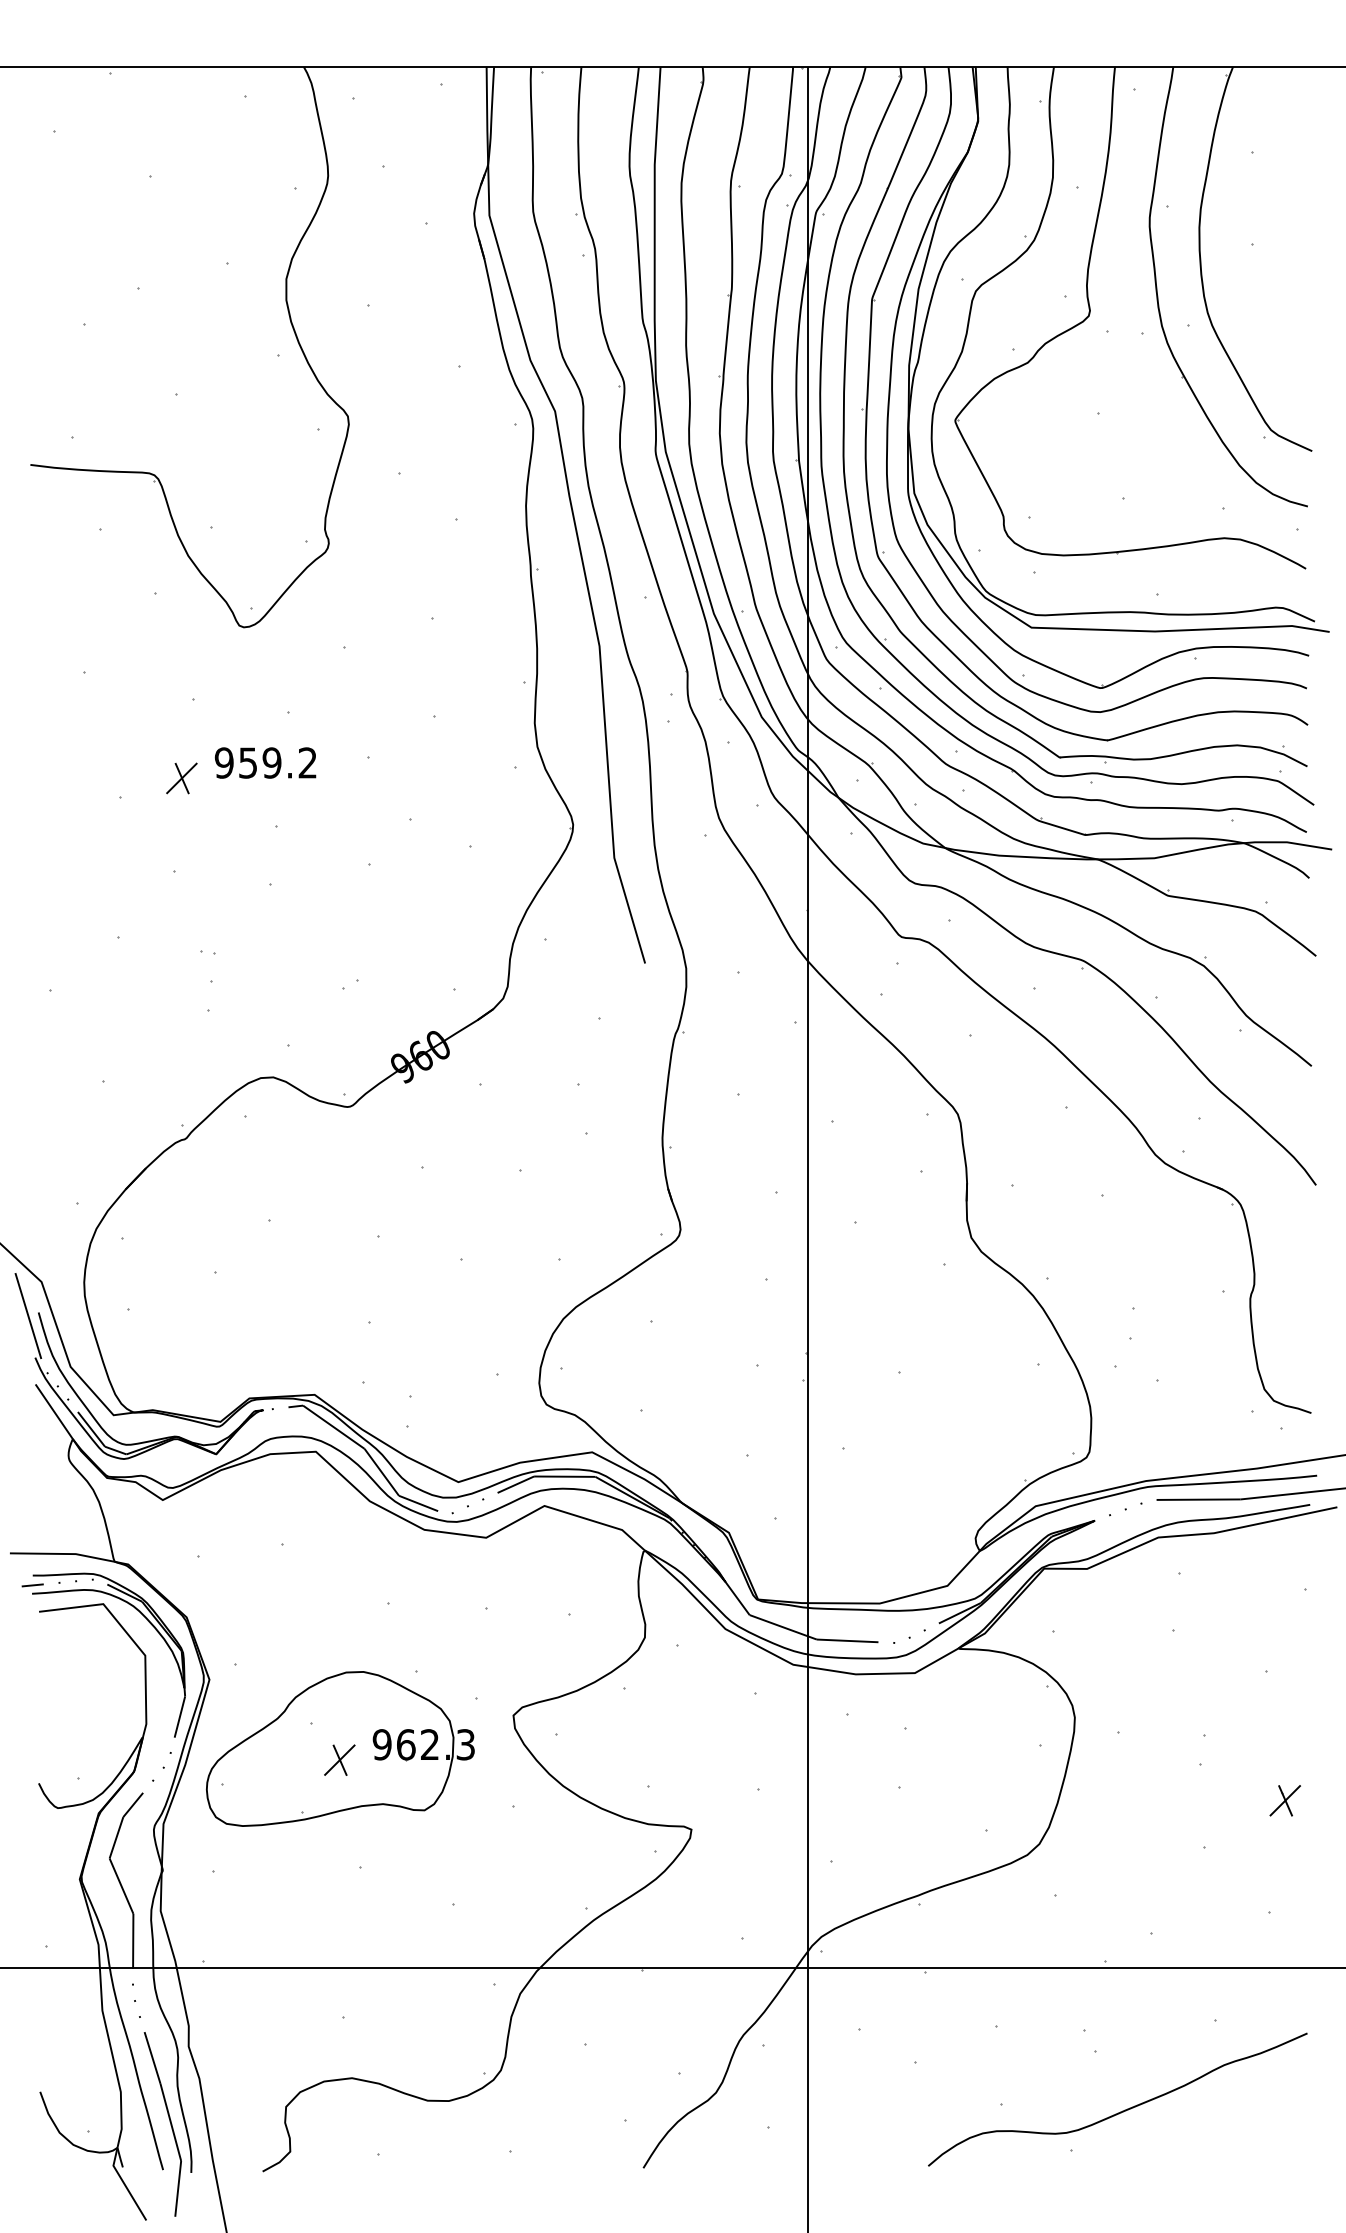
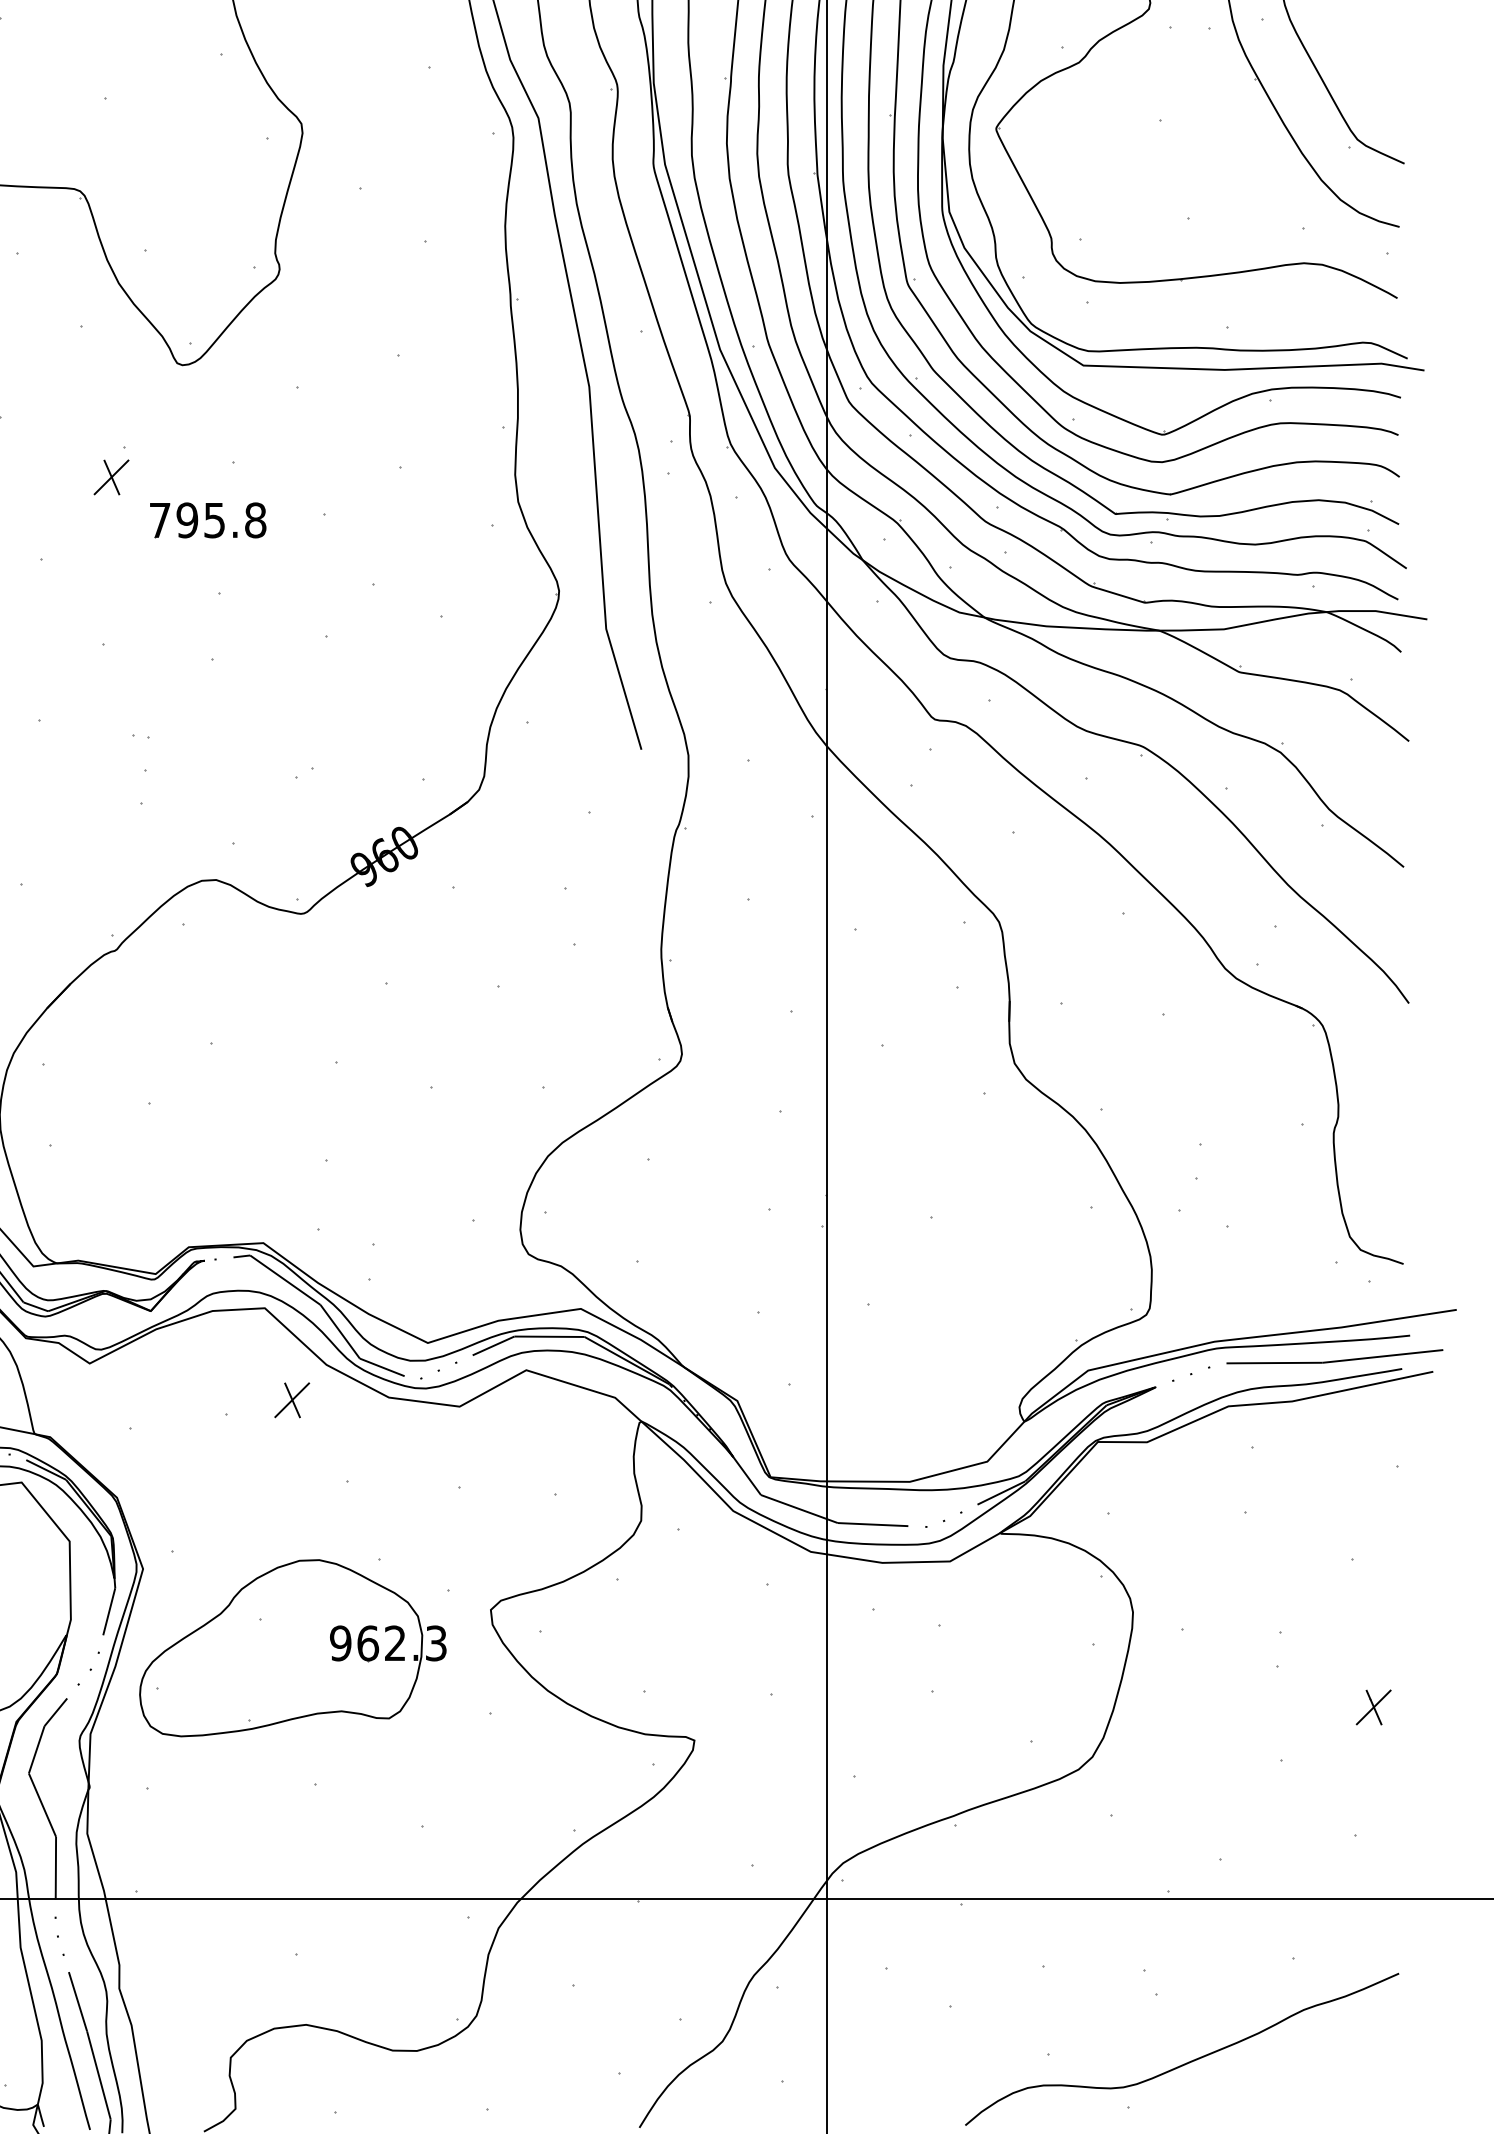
text: (265, 762) -> (207, 519), 959.2 -> 795.8
part: (181, 778) -> (111, 477), moved
part: (339, 1759) -> (291, 1399), moved

